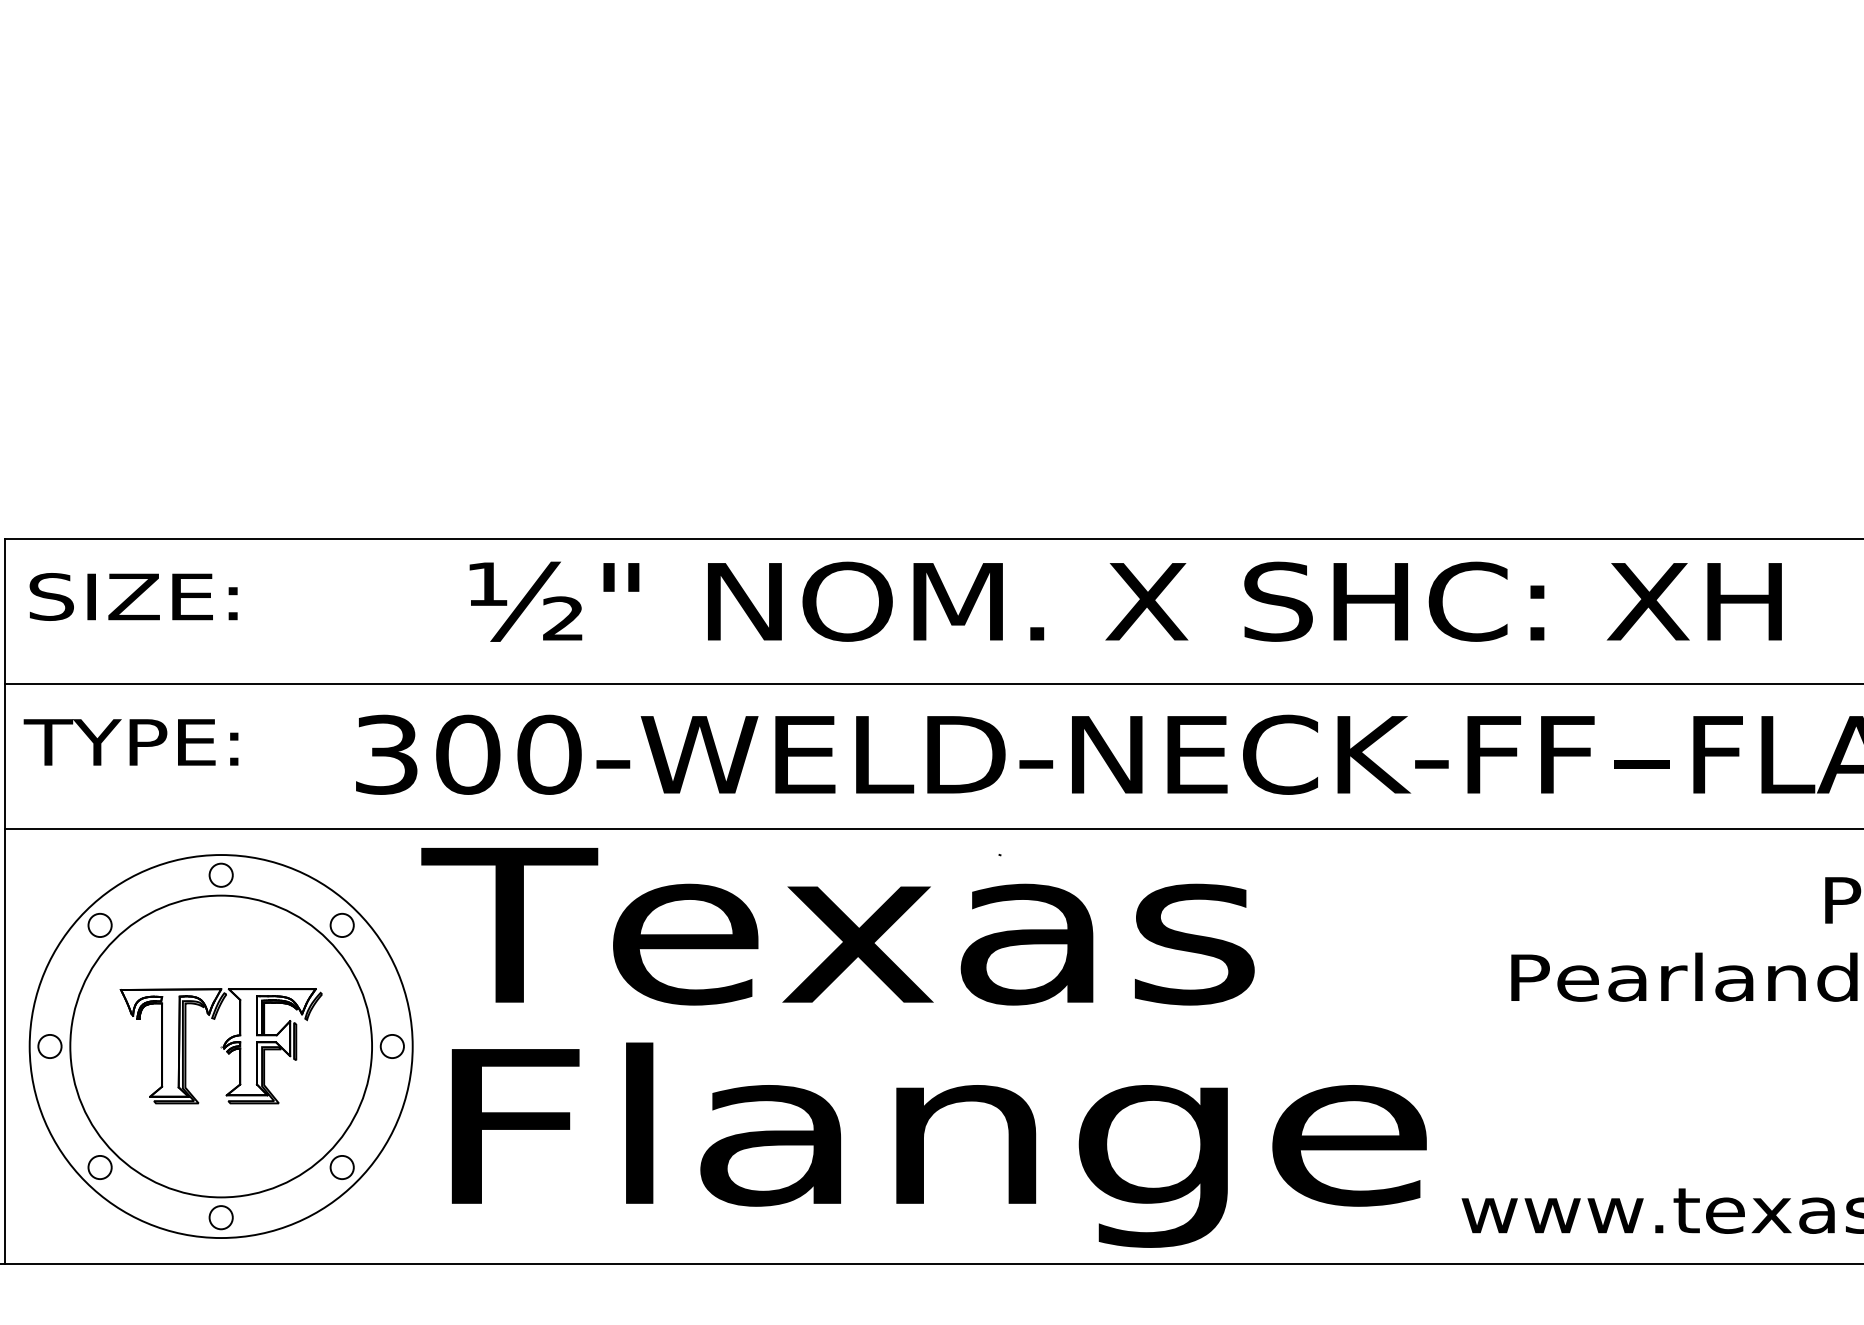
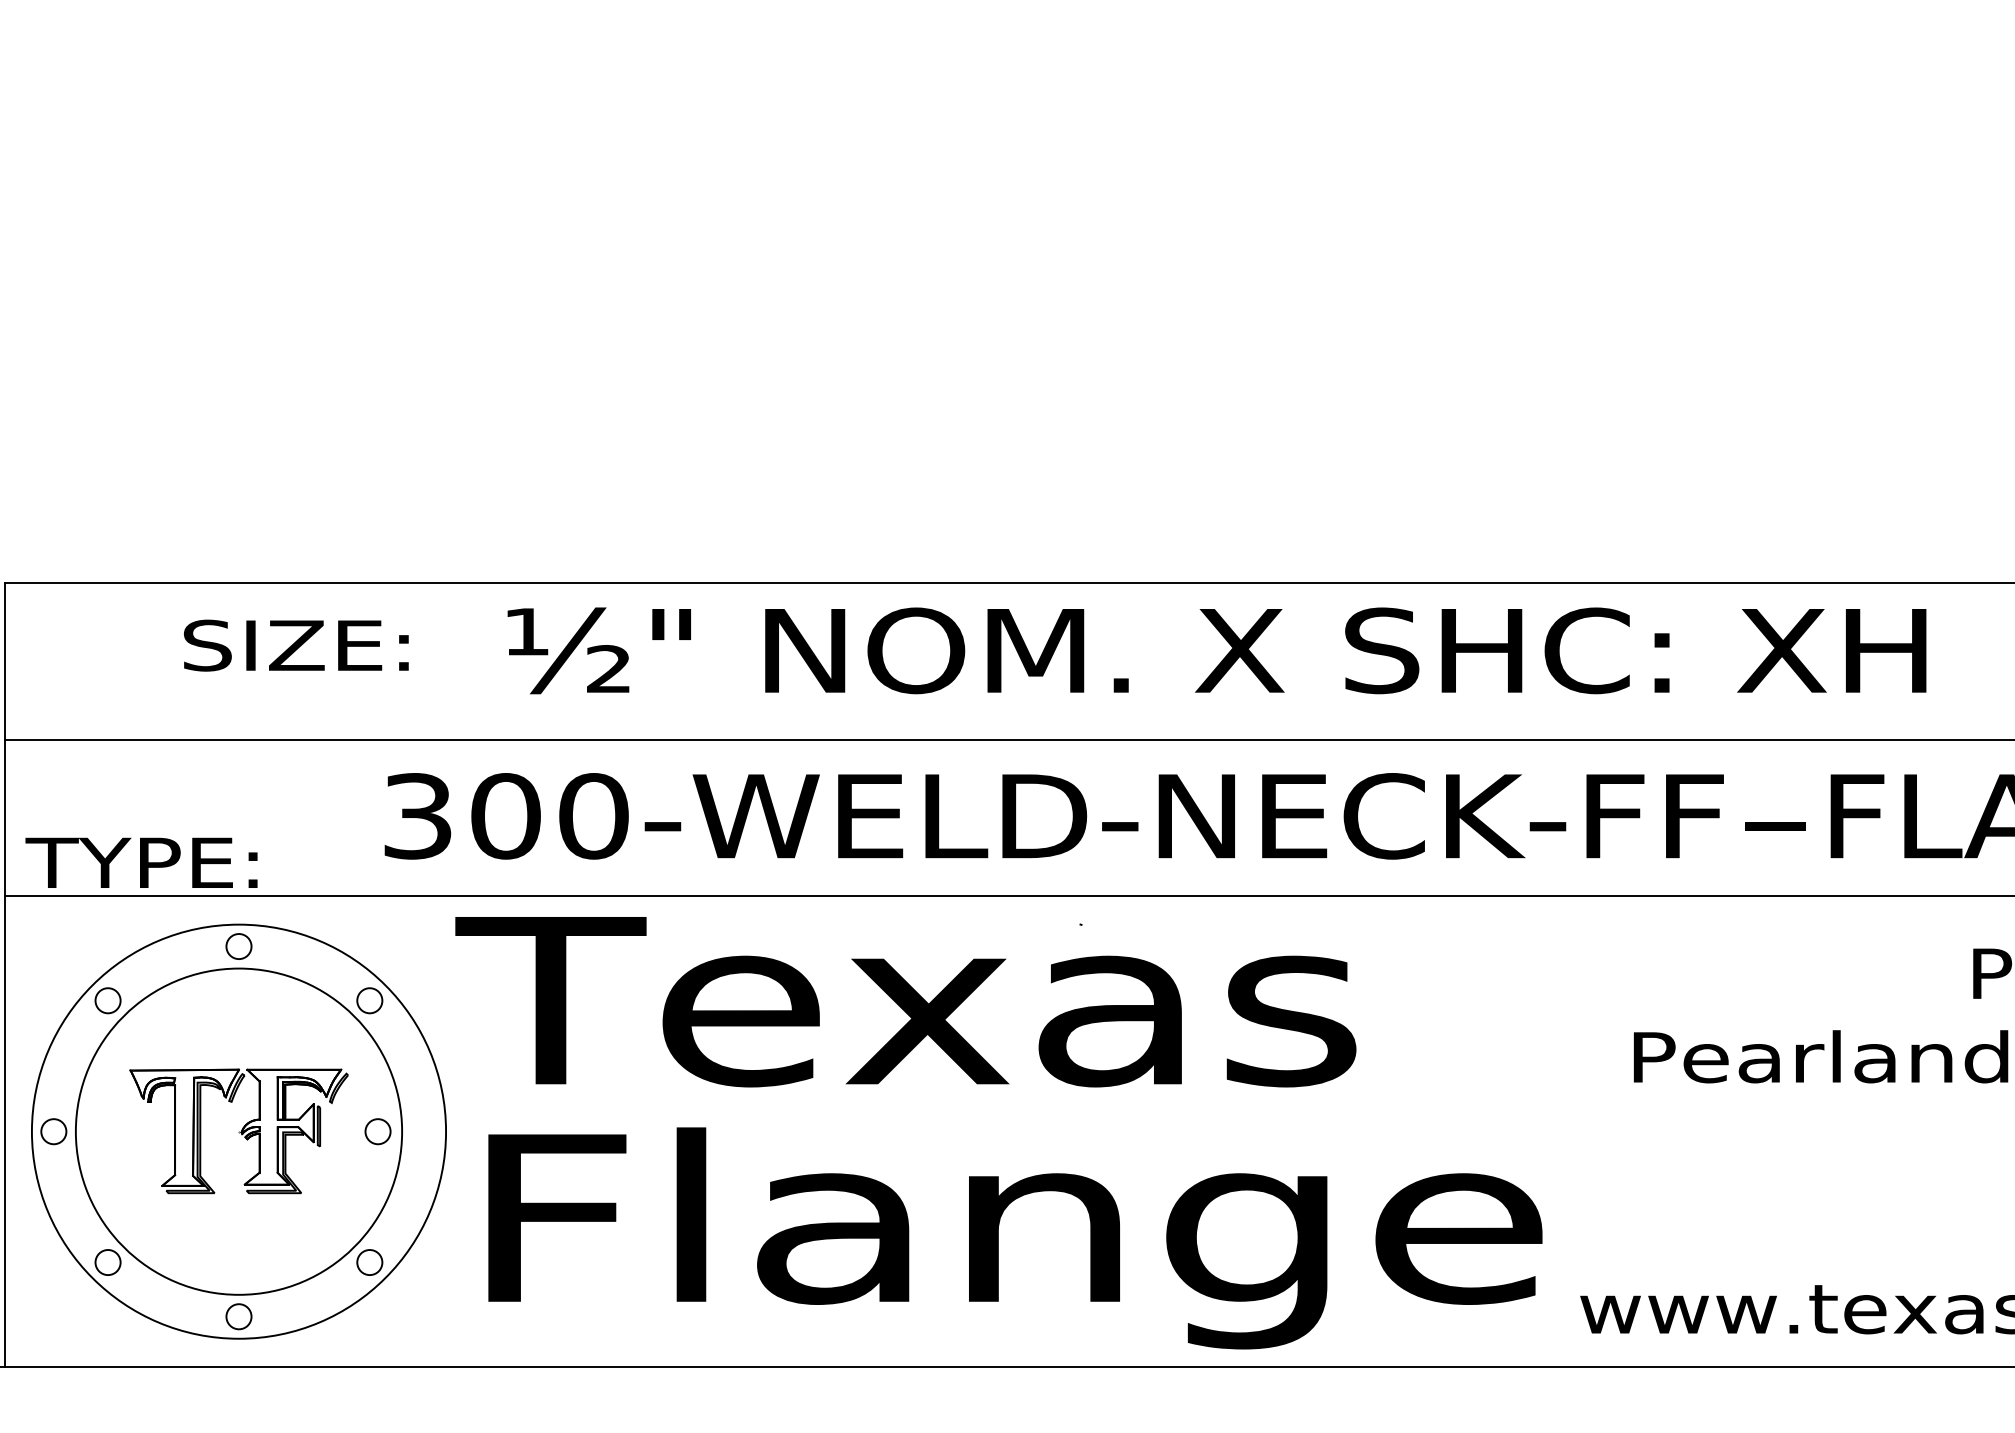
text: (133, 596) -> (296, 645), moved
text: (131, 742) -> (141, 862), moved
circle: (391, 1046) -> (377, 1131), moved

